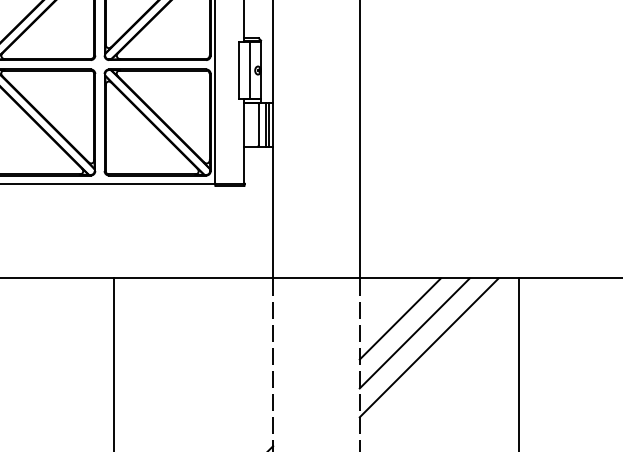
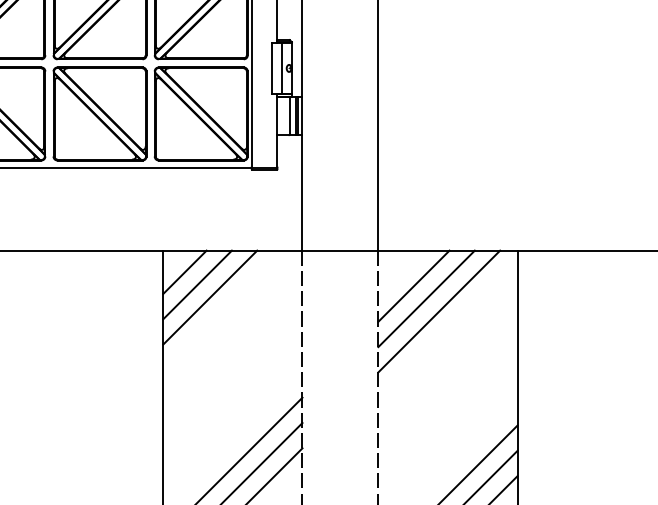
line: (138, 302) -> (184, 271), added
line: (153, 317) -> (197, 284), added
line: (168, 331) -> (210, 297), added

